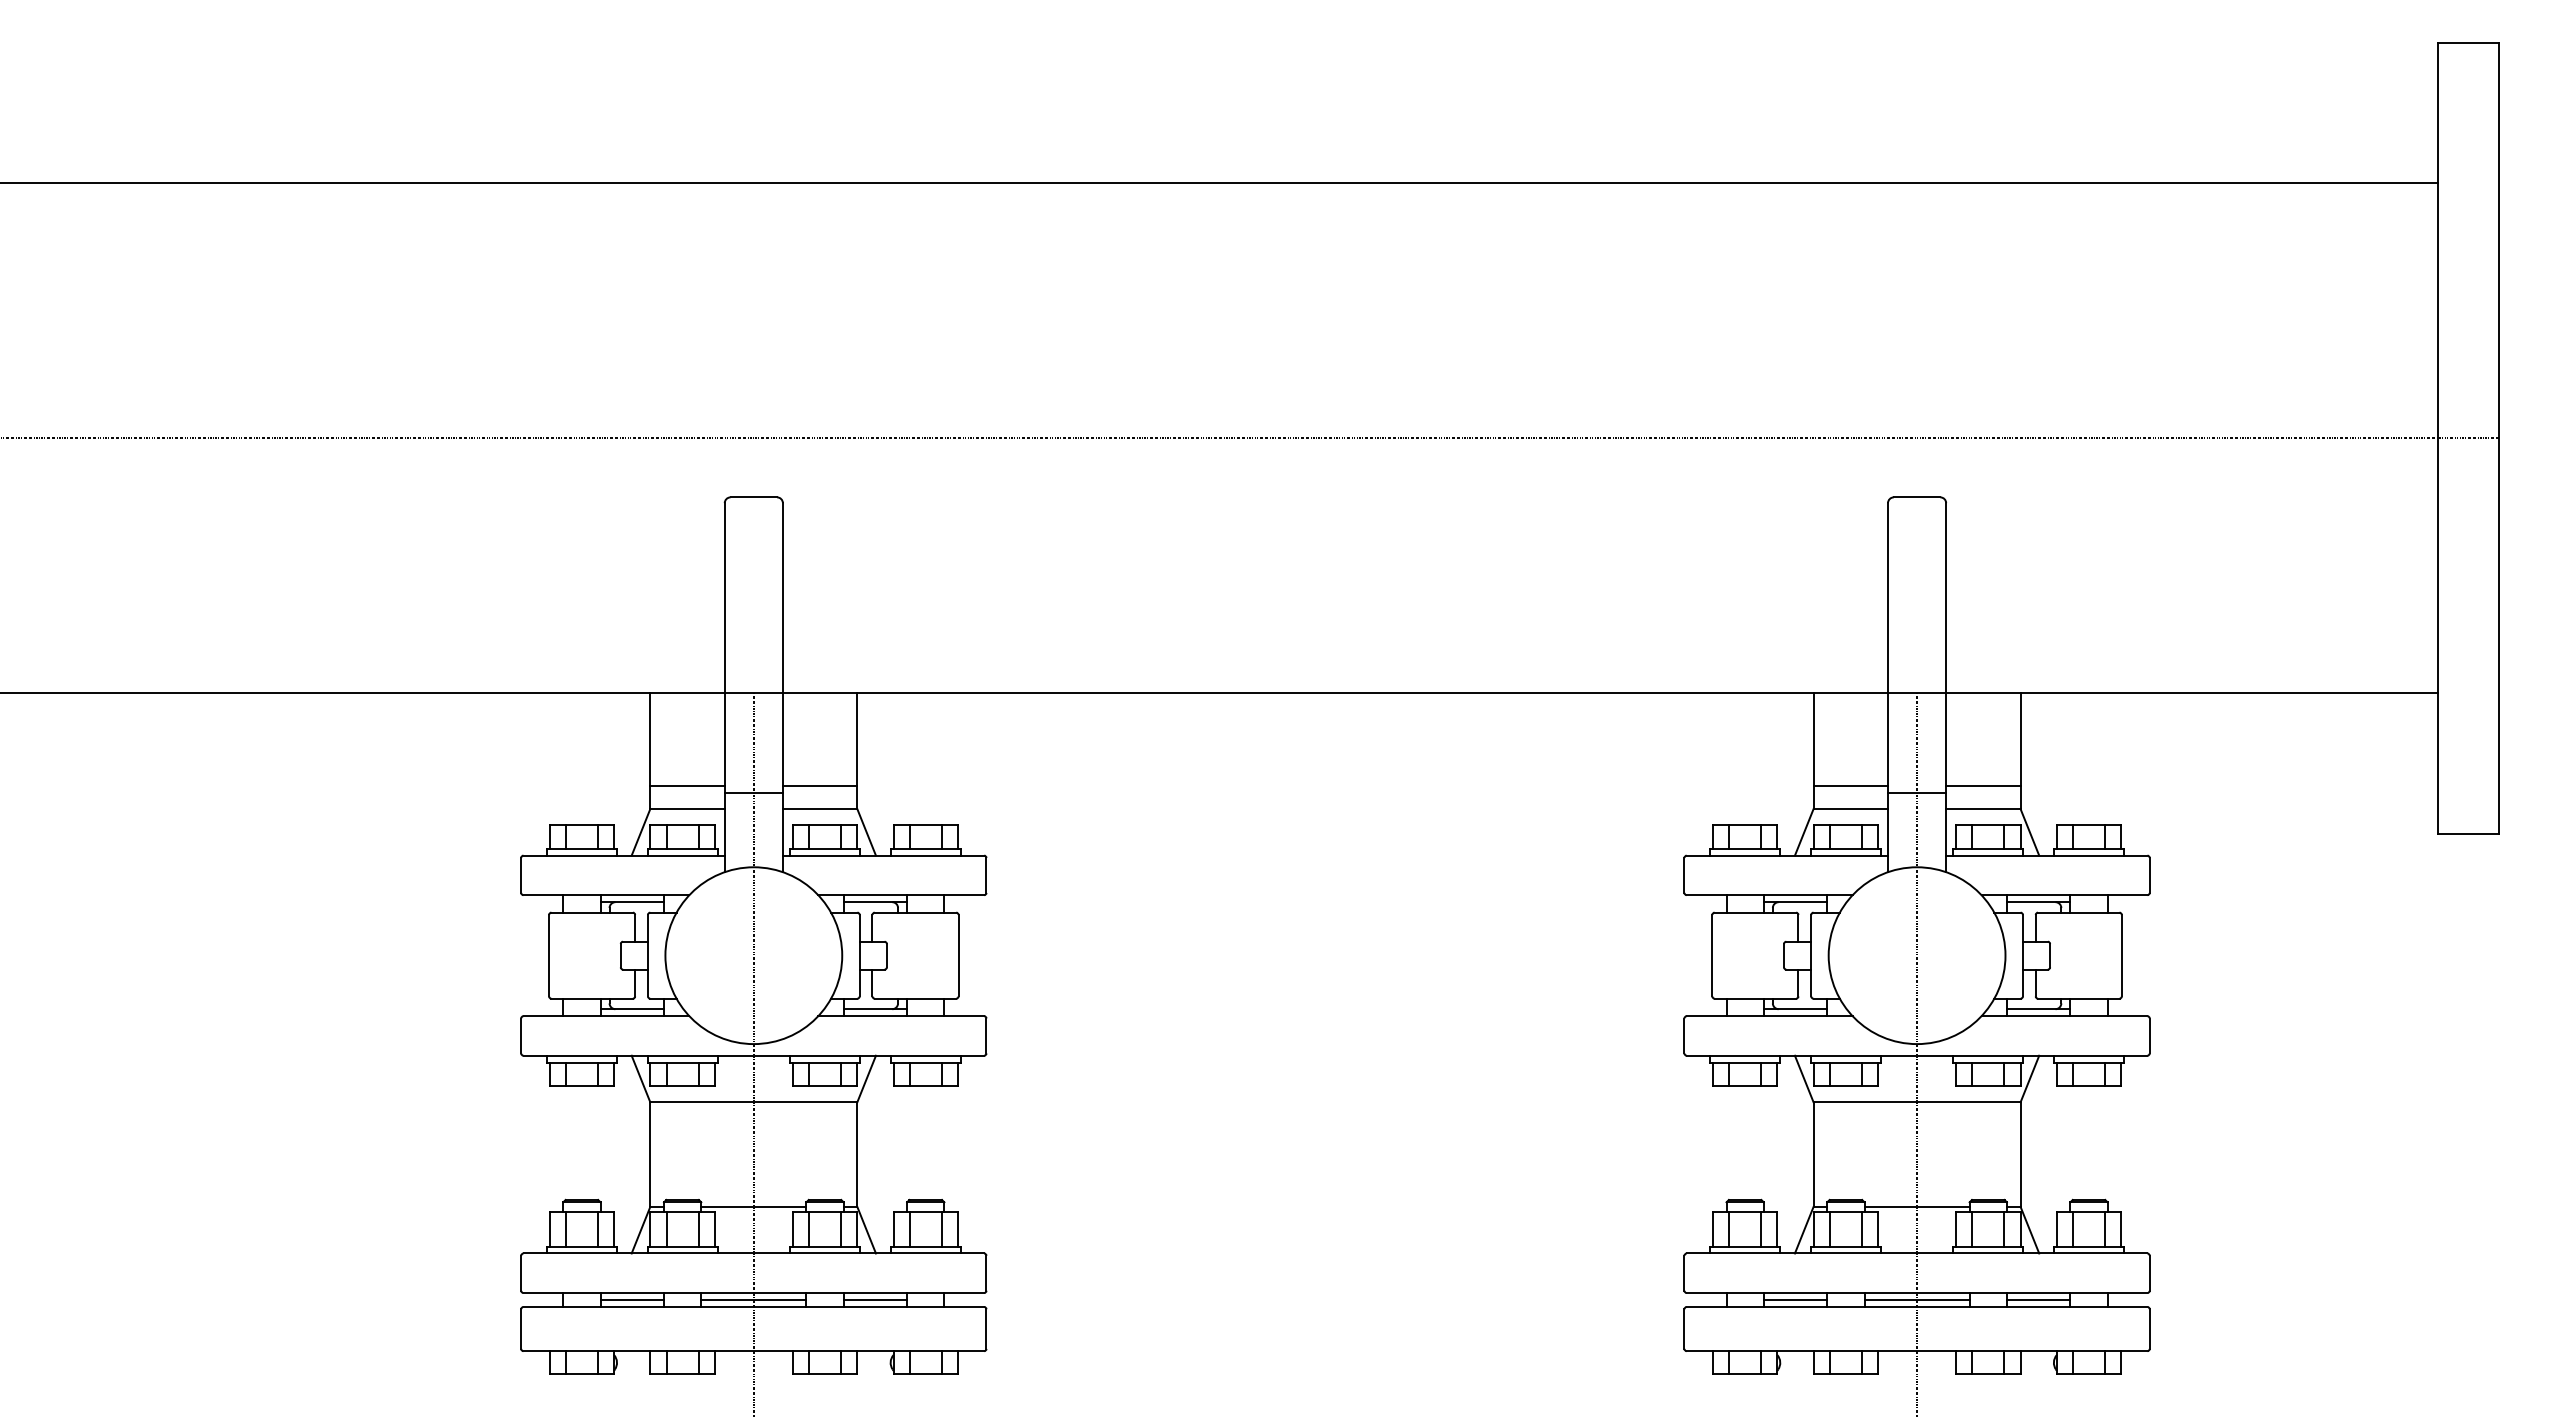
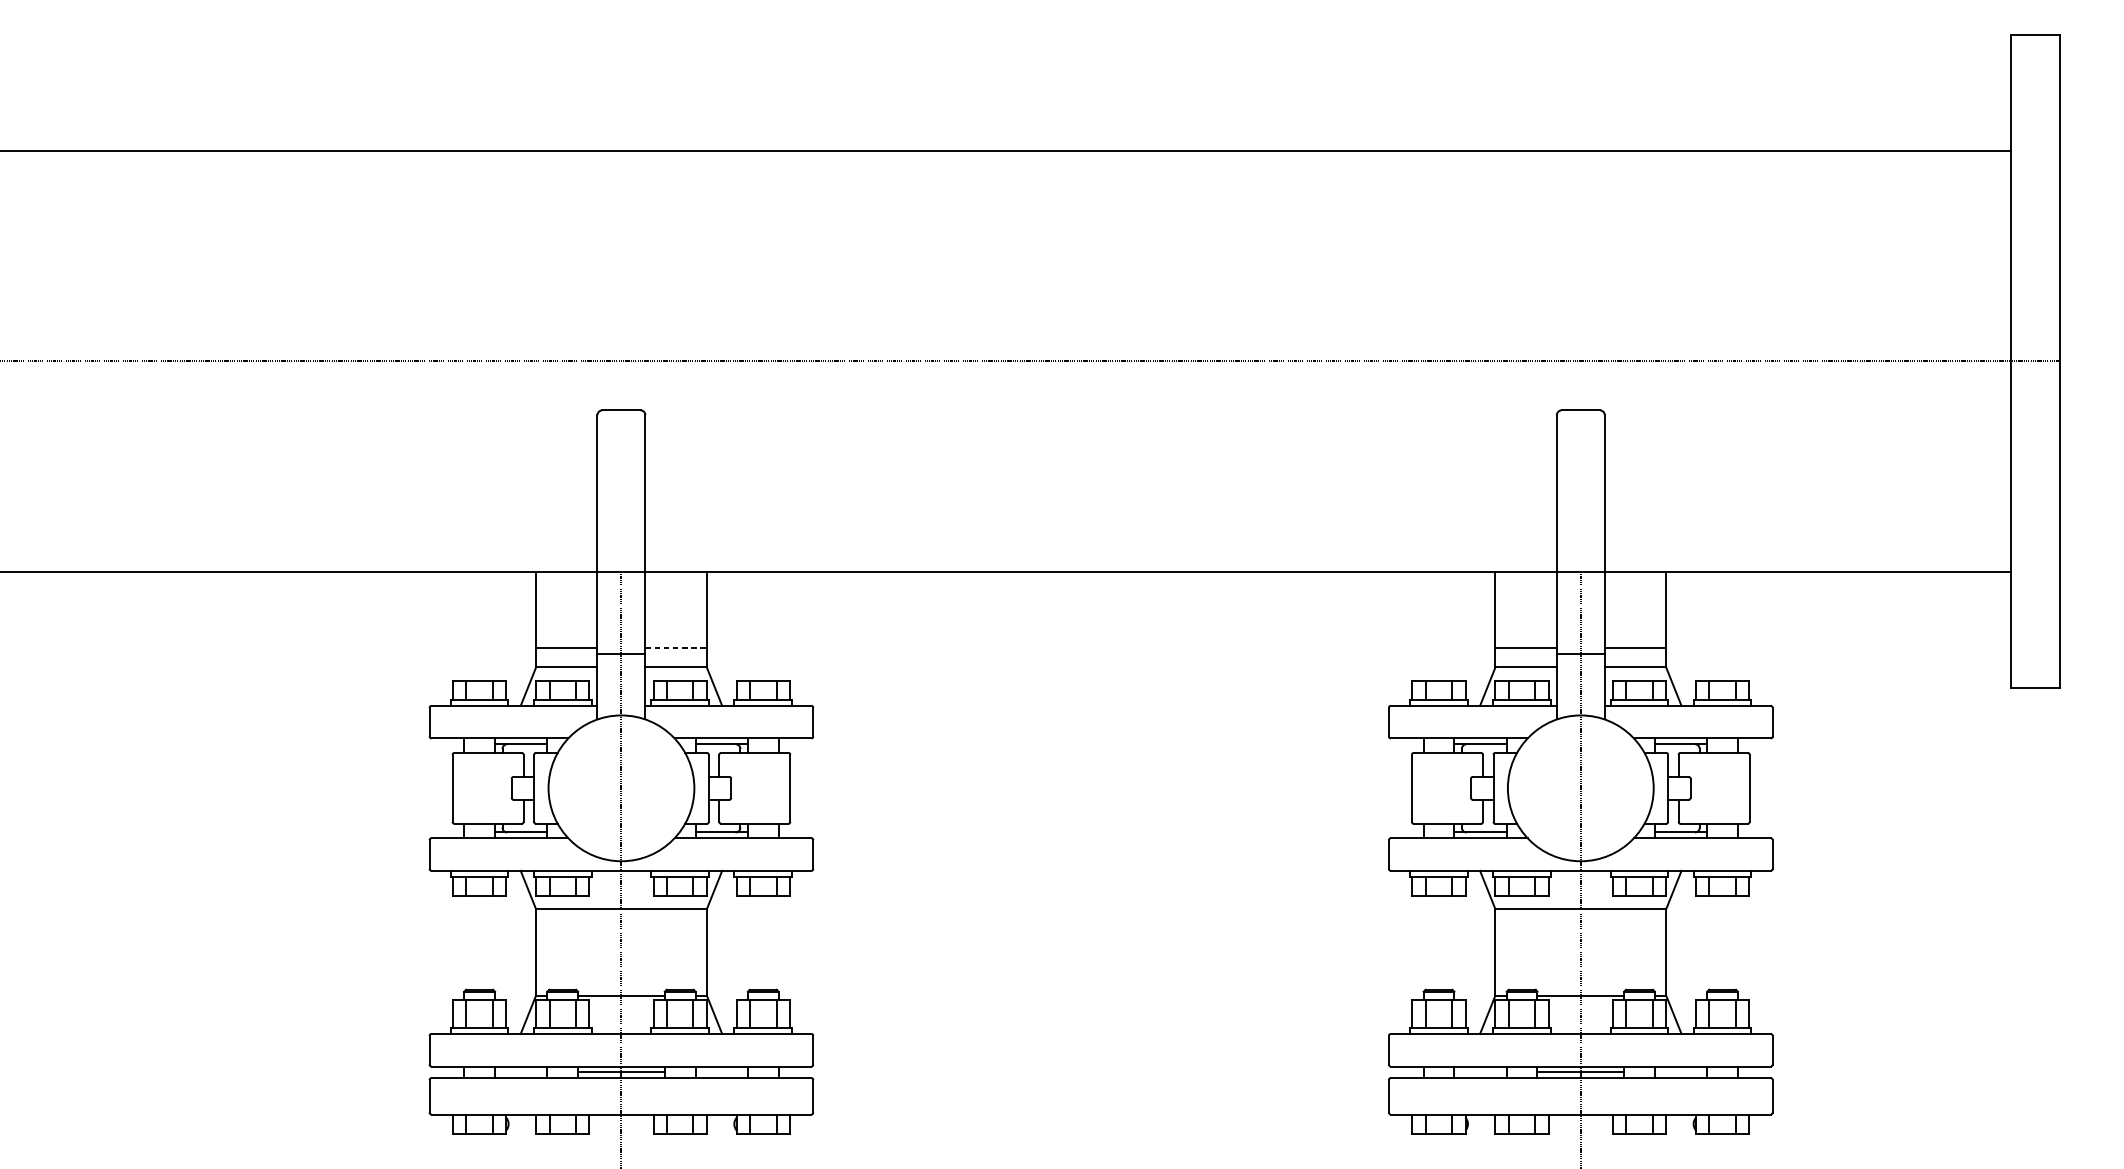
line: (820, 785) -> (676, 648), solid -> dashed
line: (632, 1300) -> (521, 1072), removed
line: (875, 1300) -> (721, 1072), removed
line: (1795, 1300) -> (1480, 1072), removed
line: (2038, 1300) -> (1680, 1072), removed

